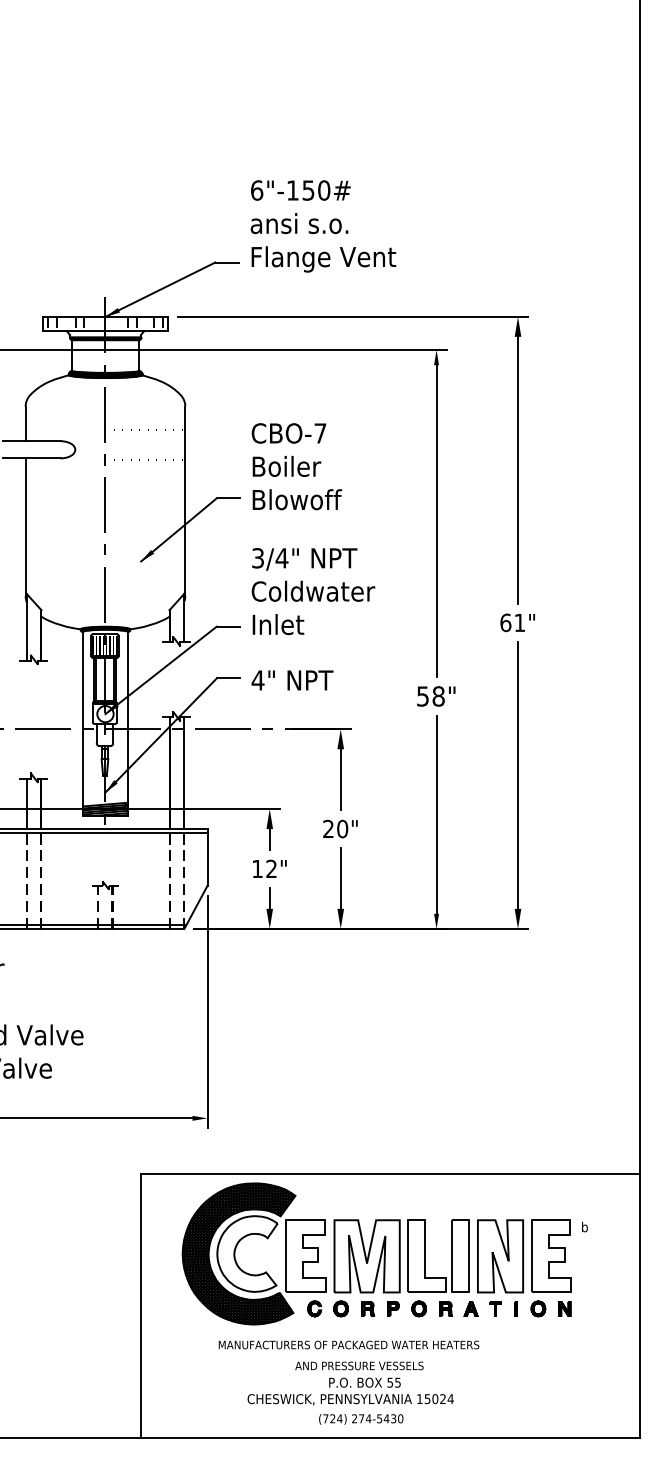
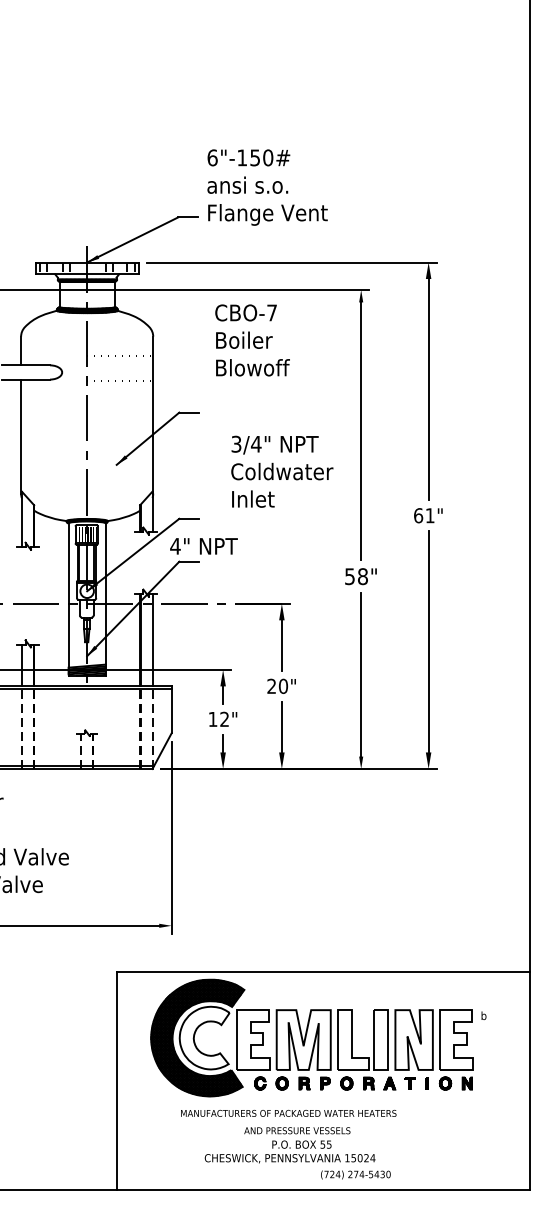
text: (296, 466) -> (252, 340), moved
text: (313, 591) -> (282, 471), moved
text: (291, 680) -> (203, 546), moved
text: (360, 1418) -> (355, 1174), moved

